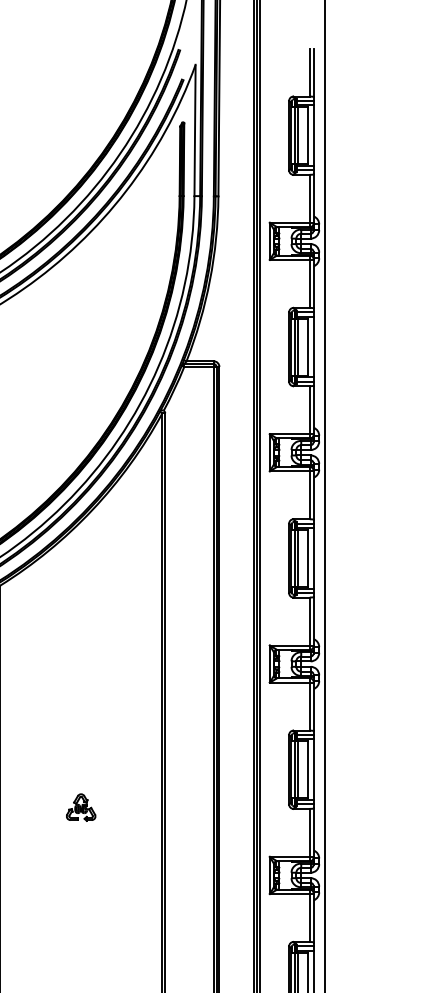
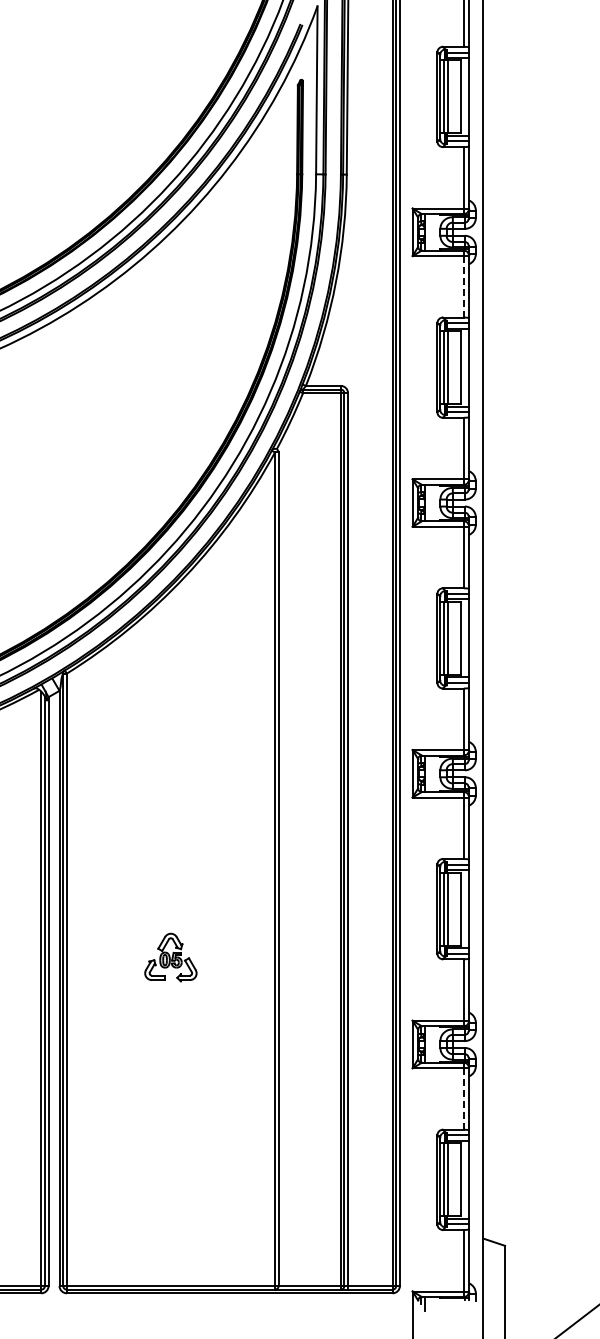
line: (309, 283) -> (463, 286), solid -> dashed
part: (80, 807) -> (170, 957), size x1.4
line: (309, 918) -> (463, 1099), solid -> dashed

